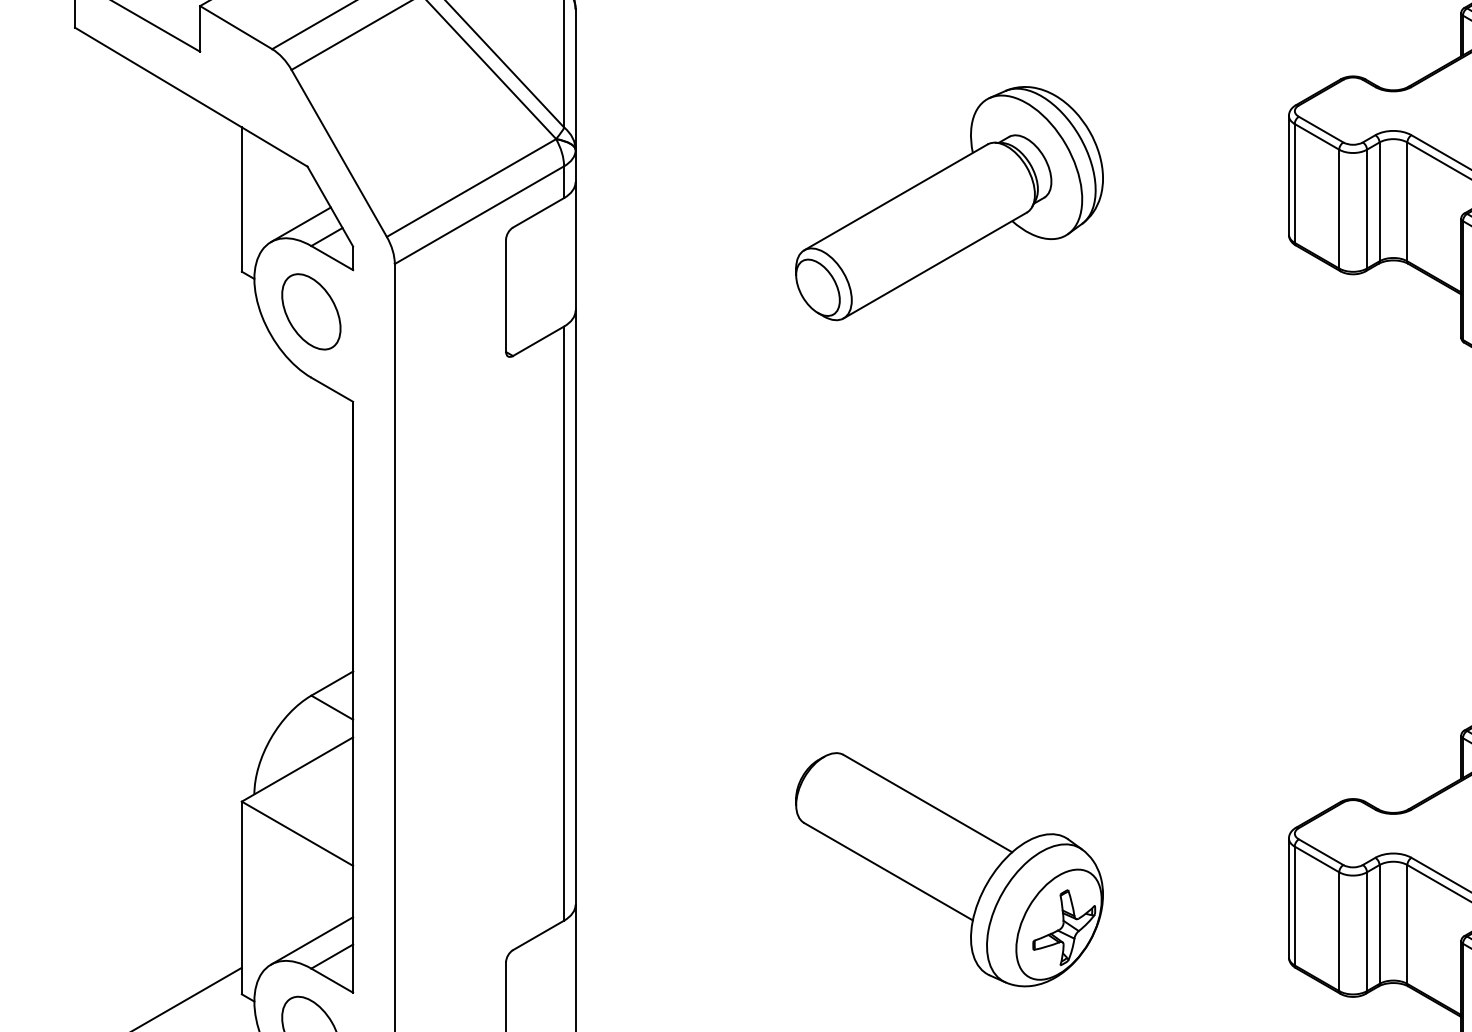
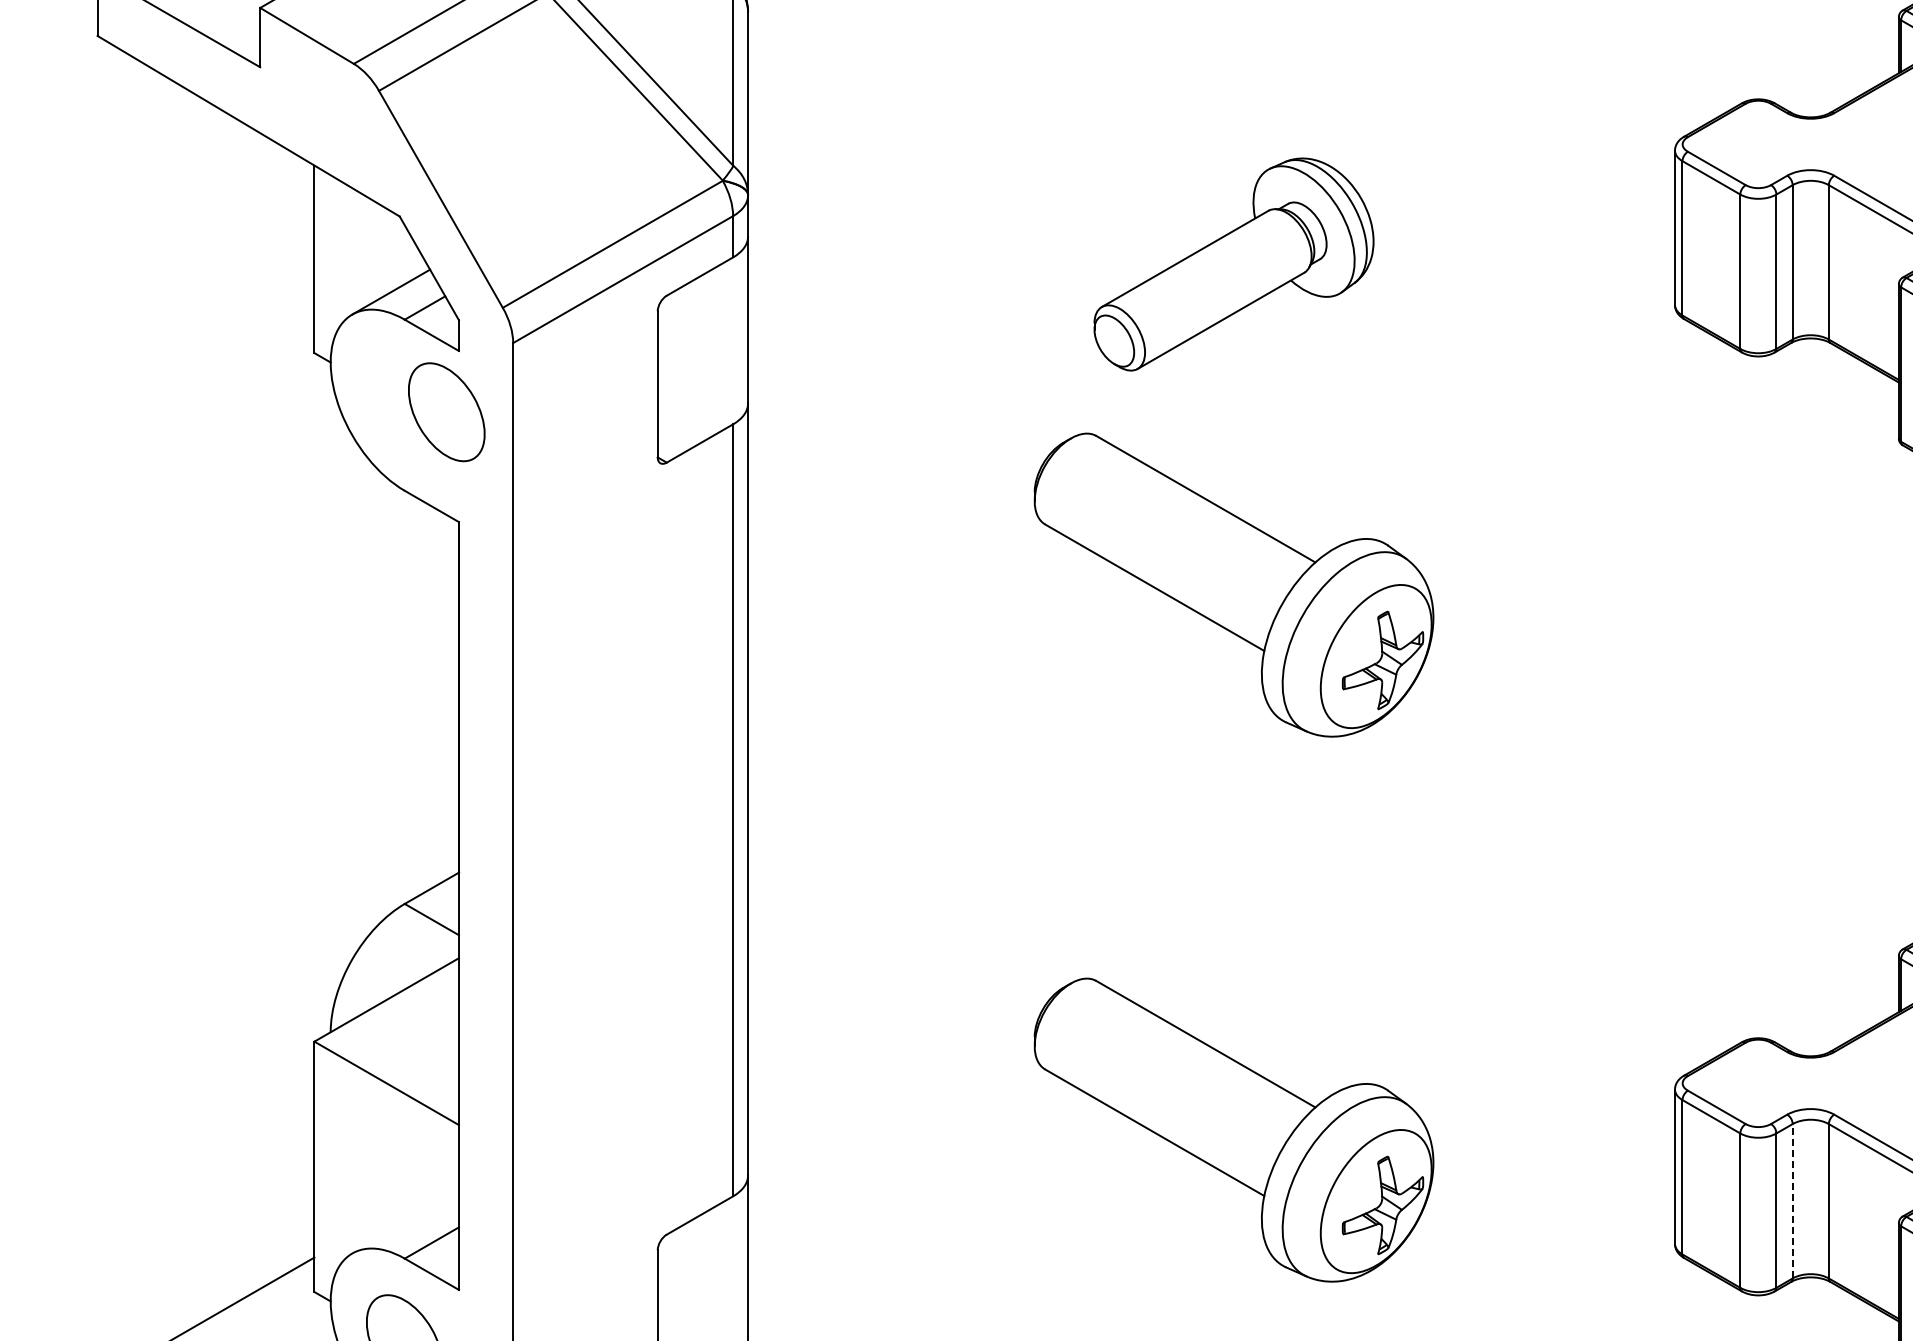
part: (949, 203) -> (1233, 264), size x0.7
part: (311, 312) -> (446, 412), moved
part: (949, 449) -> (1233, 584), added
line: (1379, 923) -> (1792, 1200), solid -> dashed
line: (311, 940) -> (405, 1222), removed

